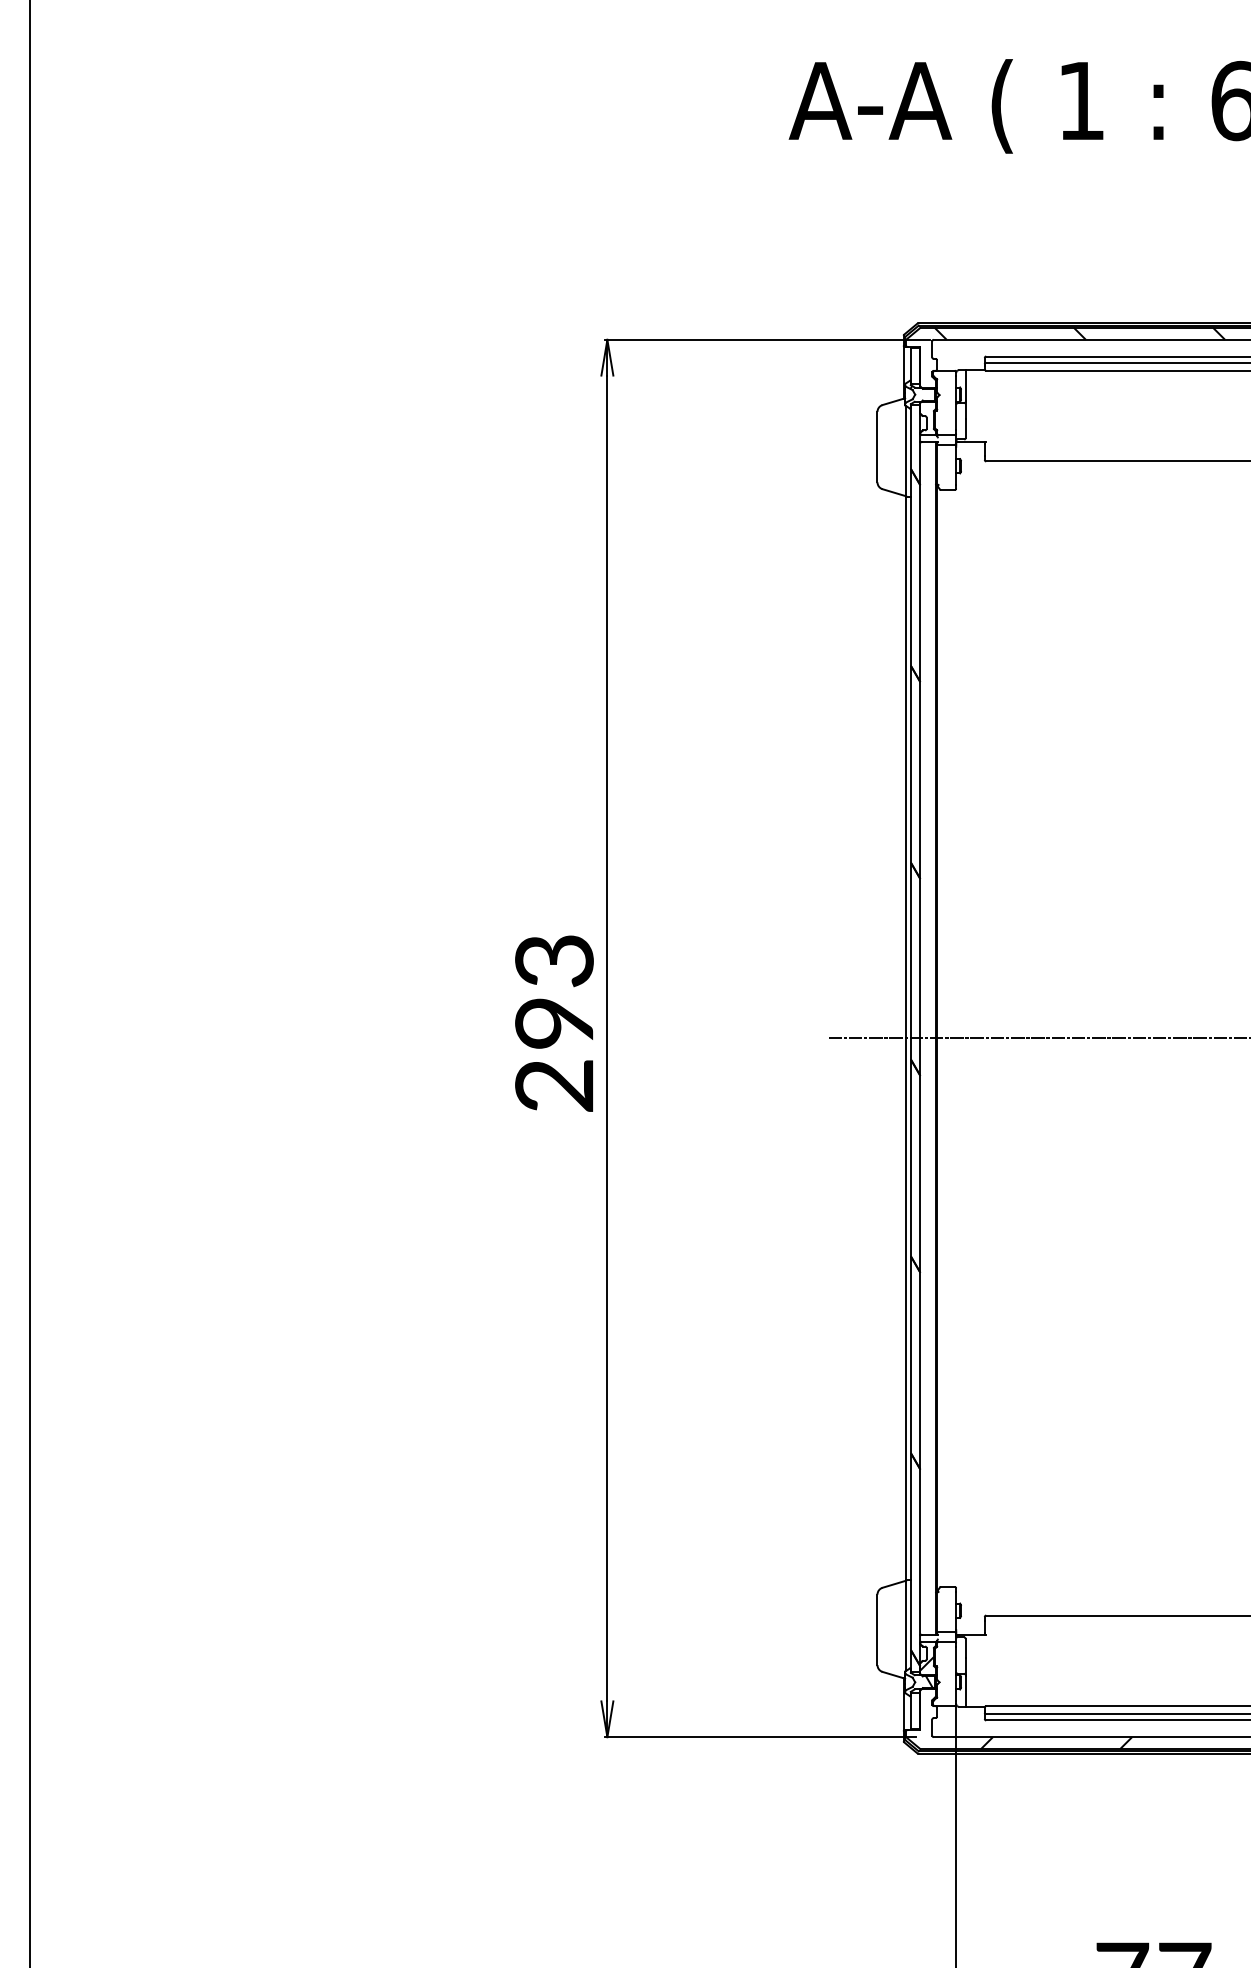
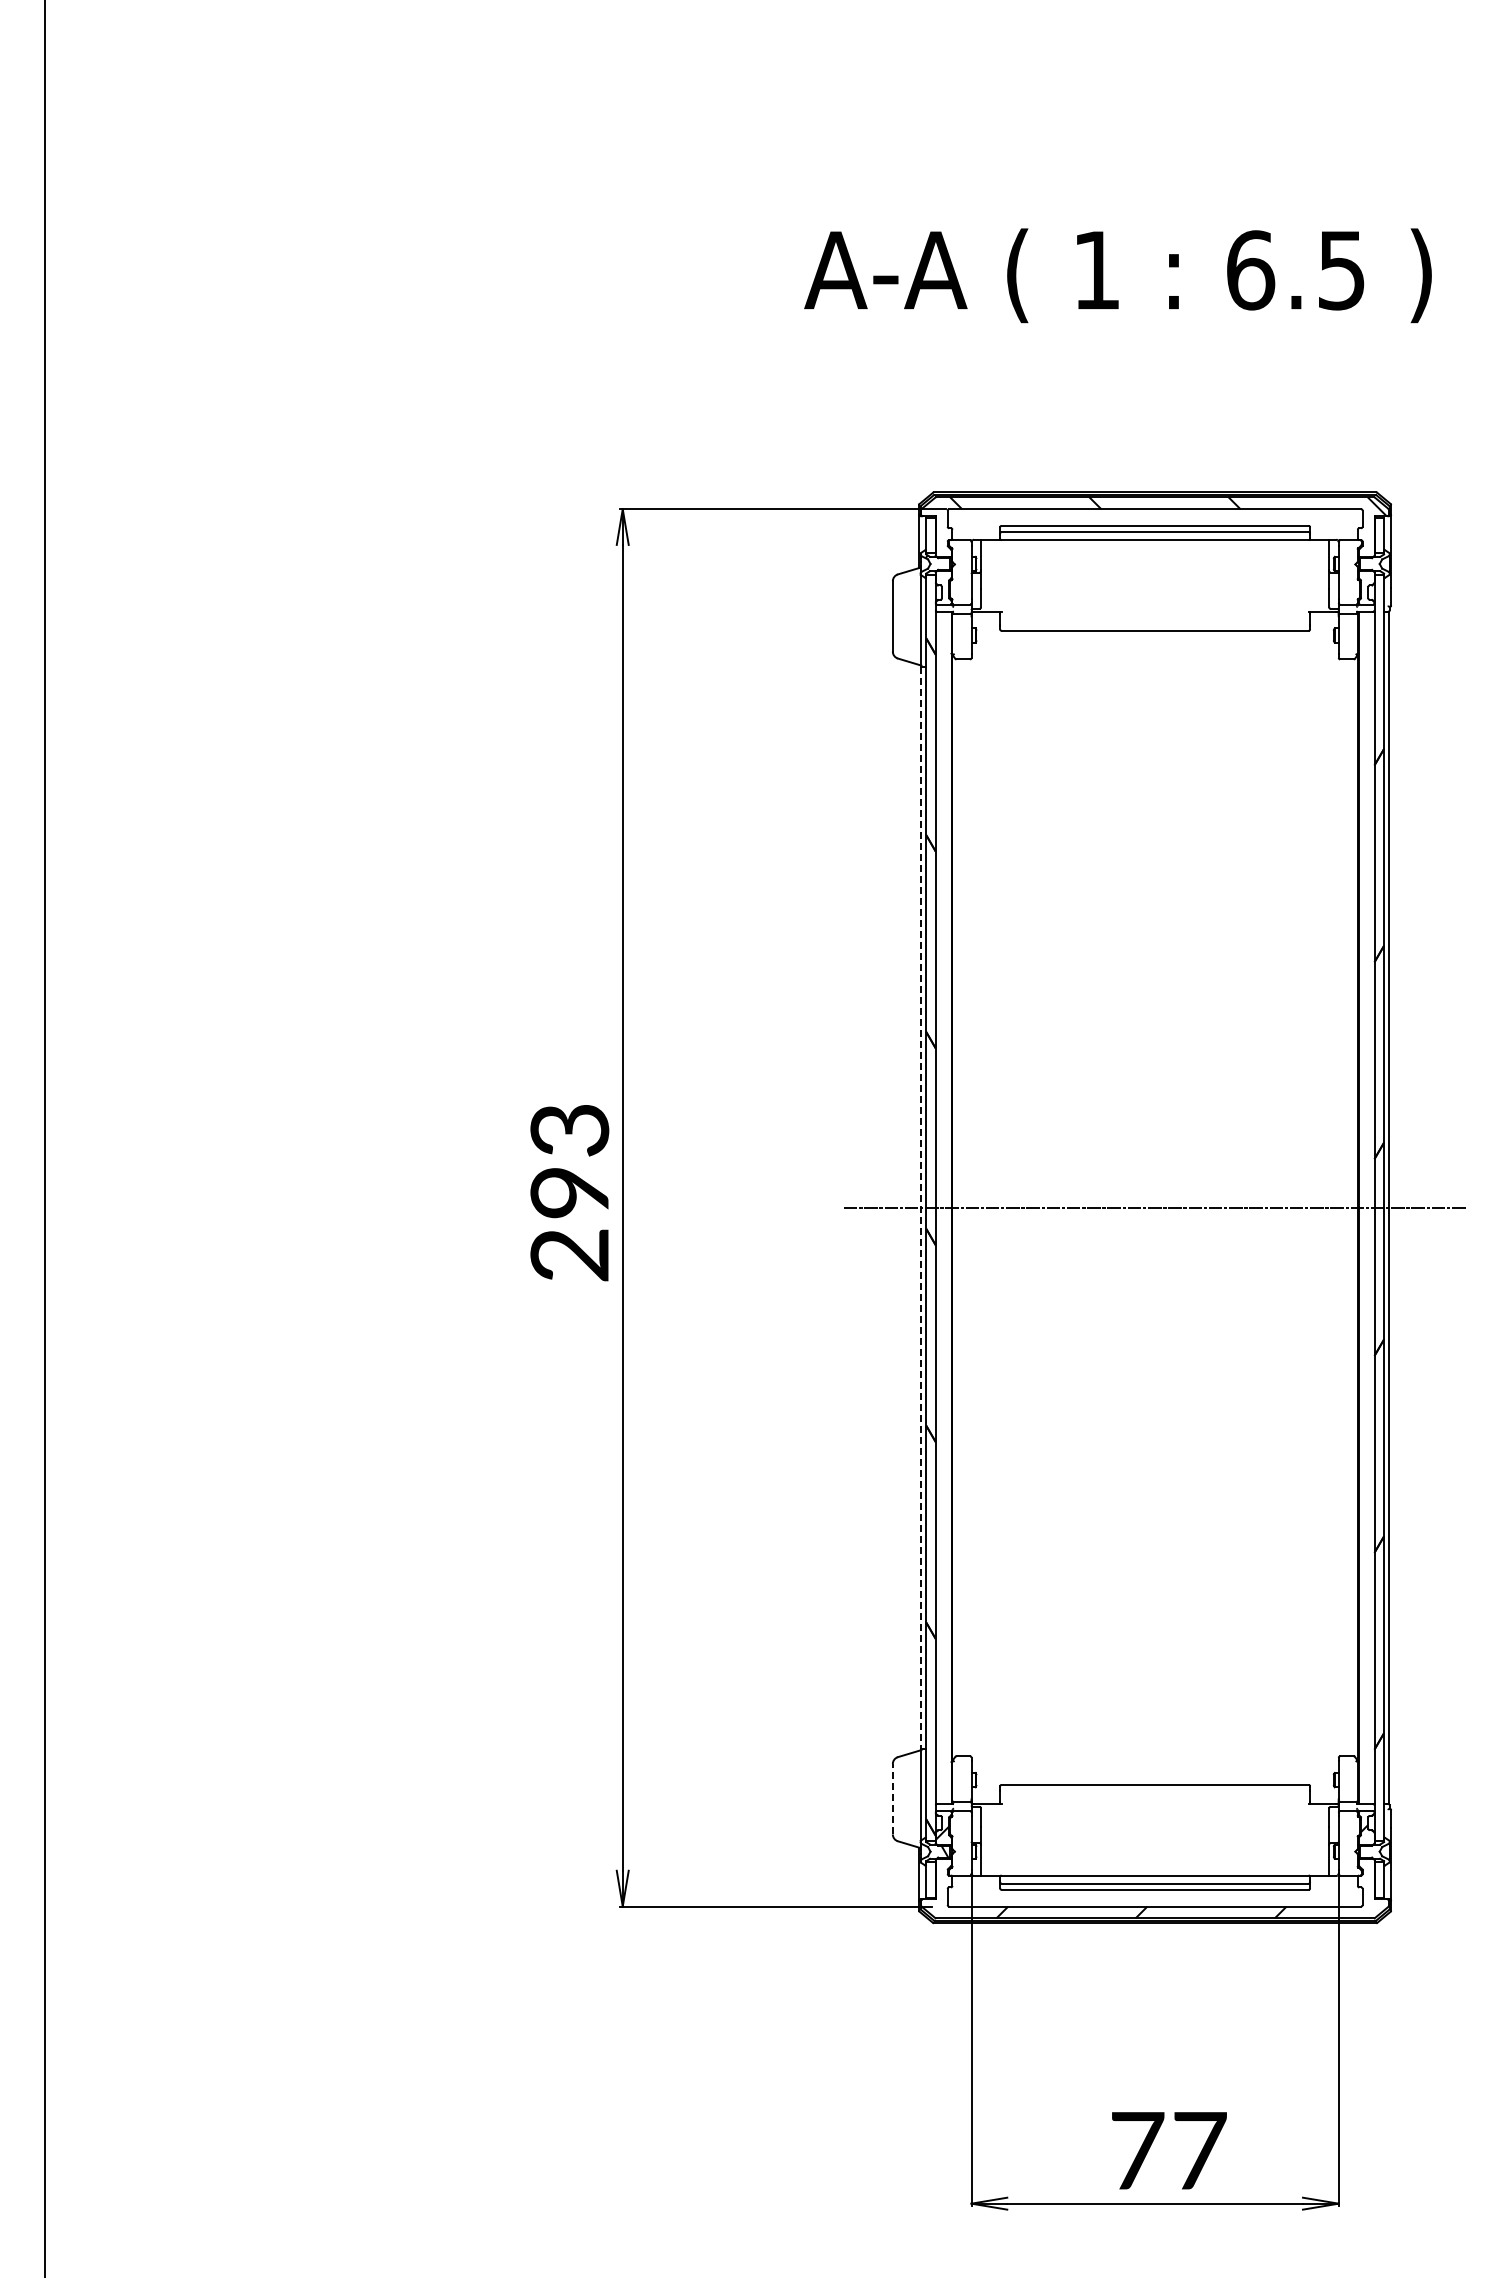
line: (906, 1039) -> (921, 1208), solid -> dashed
line: (877, 1629) -> (892, 1798), solid -> dashed

